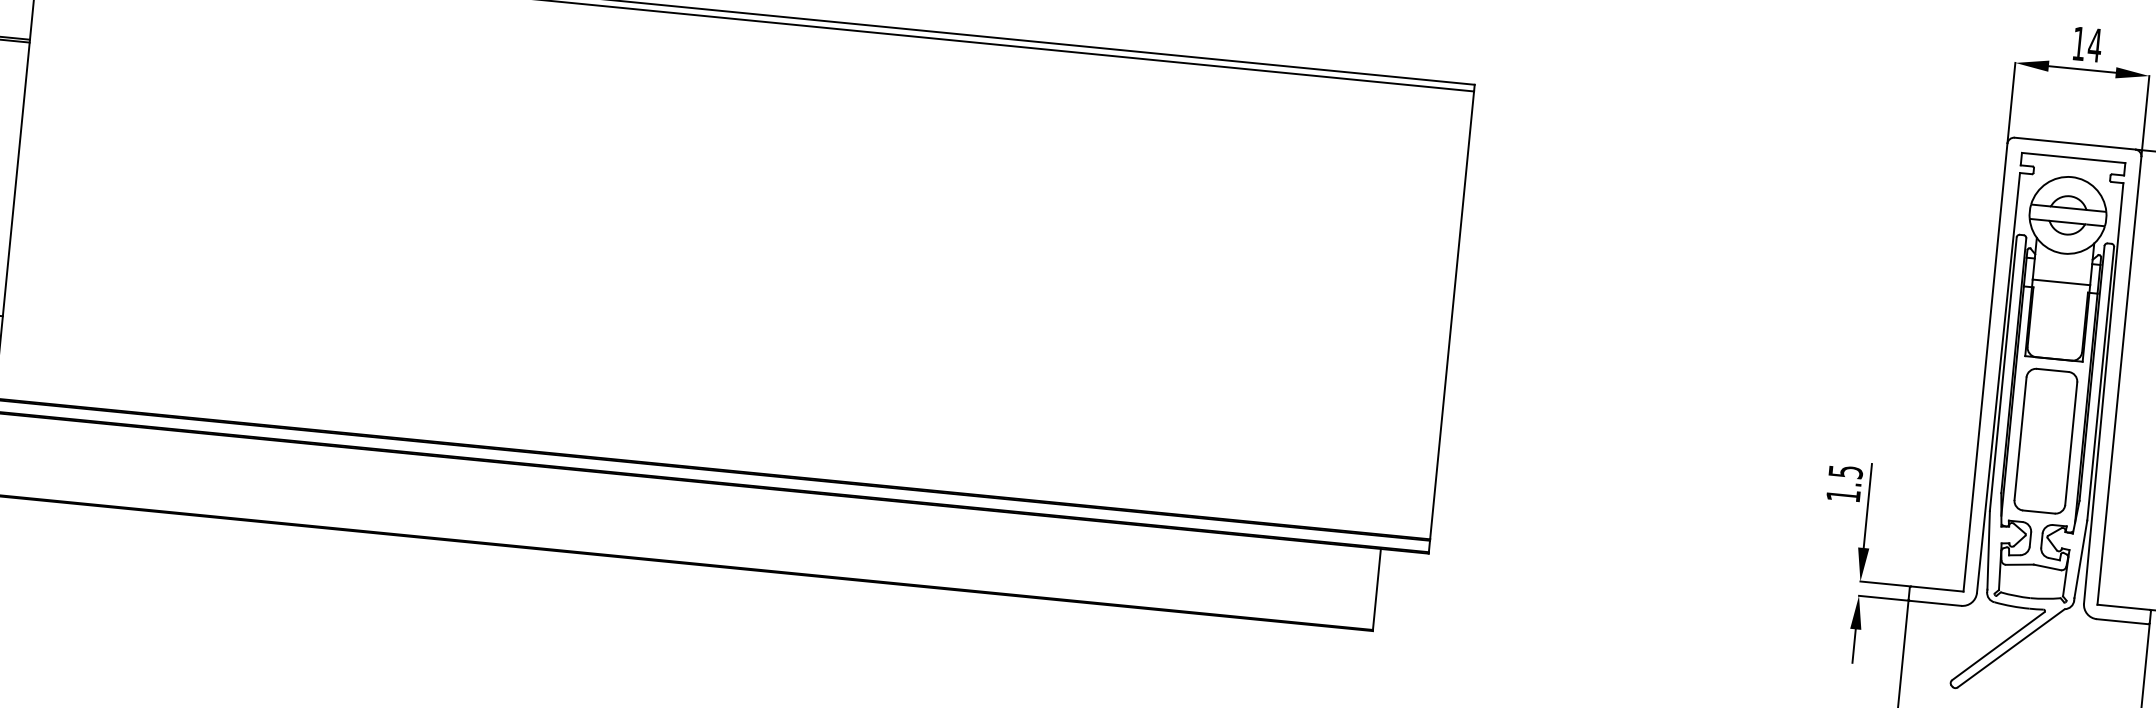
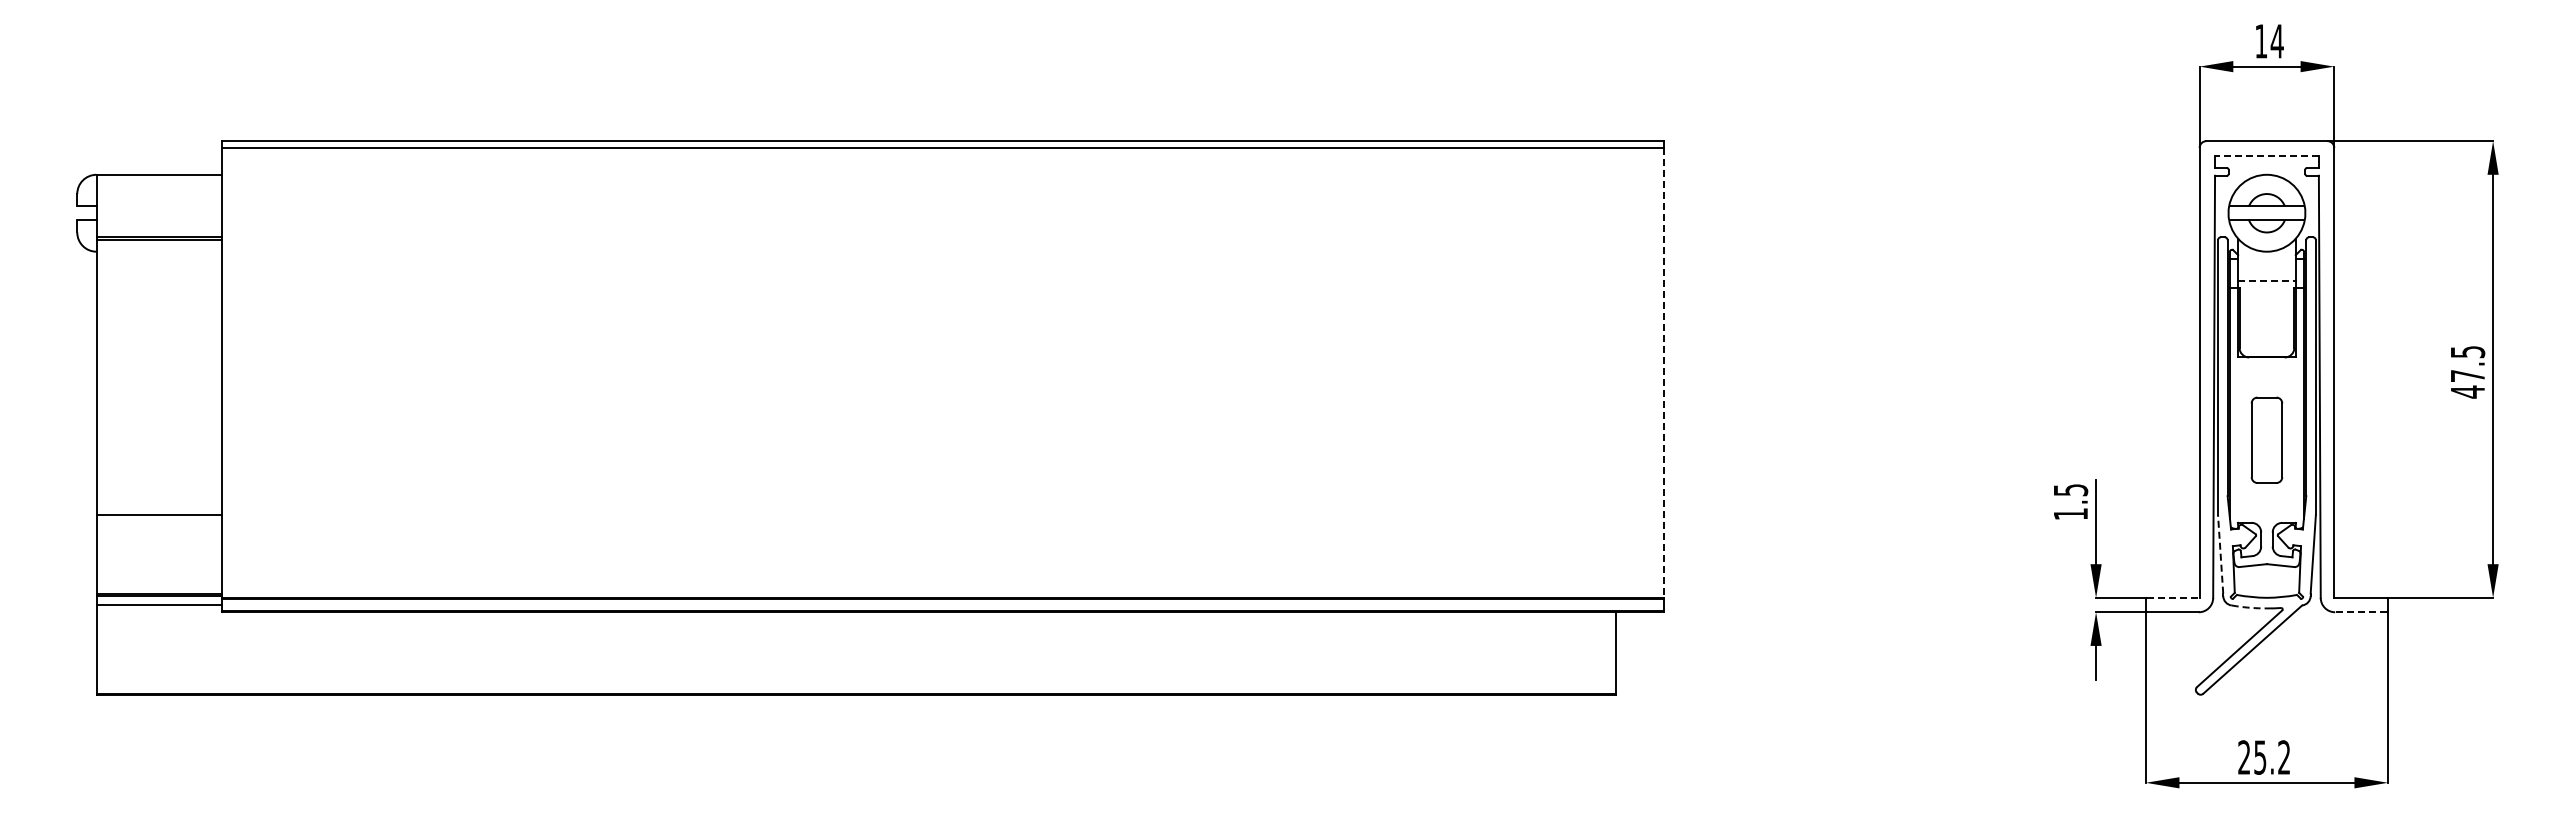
line: (2073, 157) -> (2266, 155), solid -> dashed
line: (2061, 282) -> (2266, 280), solid -> dashed
line: (1451, 315) -> (1663, 372), solid -> dashed
part: (2045, 441) -> (2266, 440), size x0.6
line: (1988, 549) -> (2220, 553), solid -> dashed
line: (1937, 588) -> (2173, 597), solid -> dashed
arc: (2012, 606) -> (2249, 607), solid -> dashed
line: (2122, 621) -> (2360, 612), solid -> dashed

